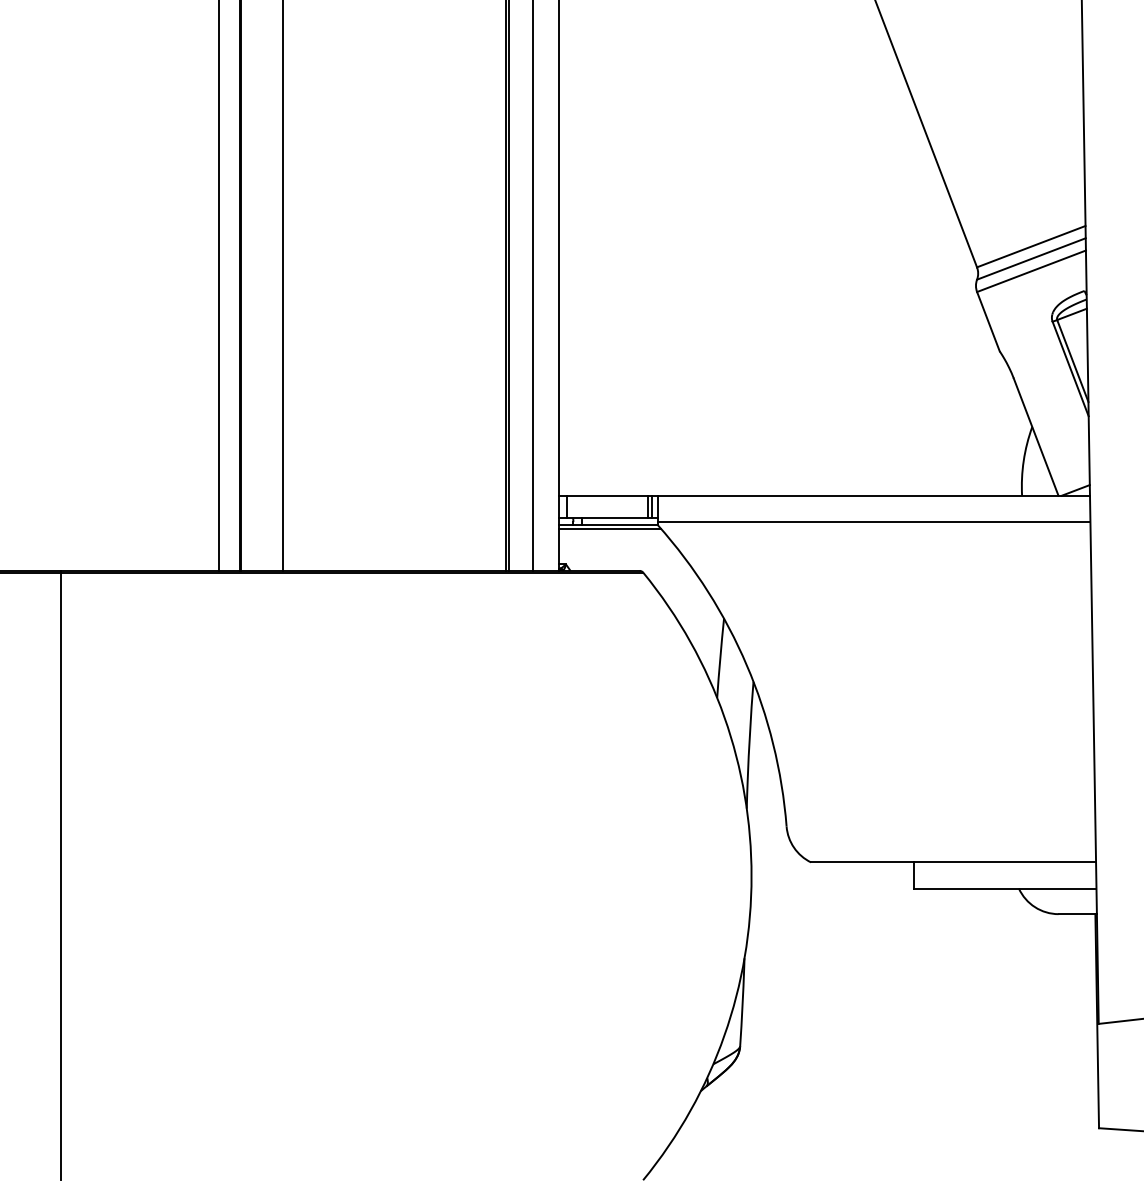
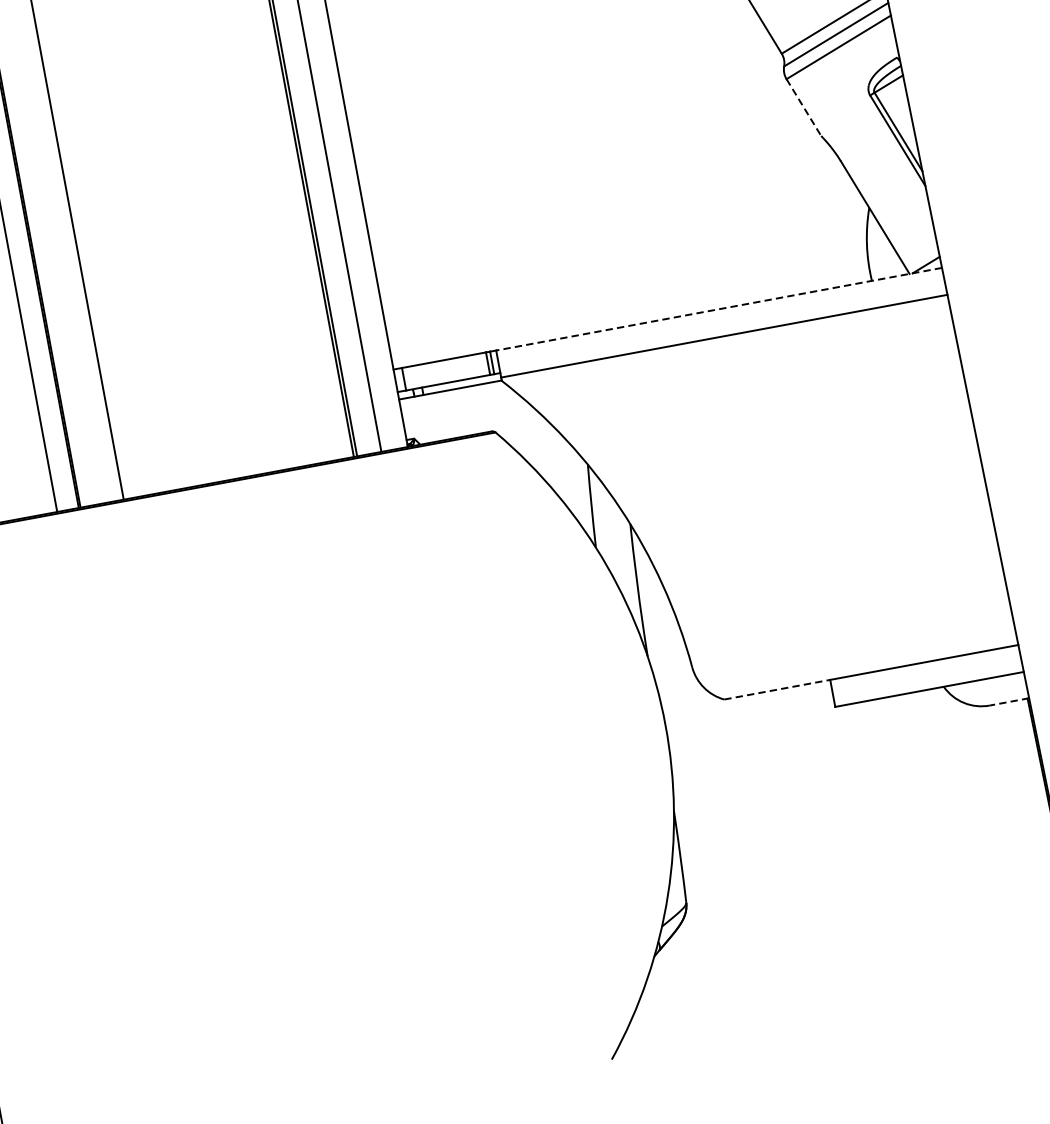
line: (988, 321) -> (803, 107), solid -> dashed
line: (873, 495) -> (718, 308), solid -> dashed
line: (609, 529) -> (452, 394), removed
line: (862, 862) -> (777, 689), solid -> dashed
line: (1077, 914) -> (1009, 702), solid -> dashed

